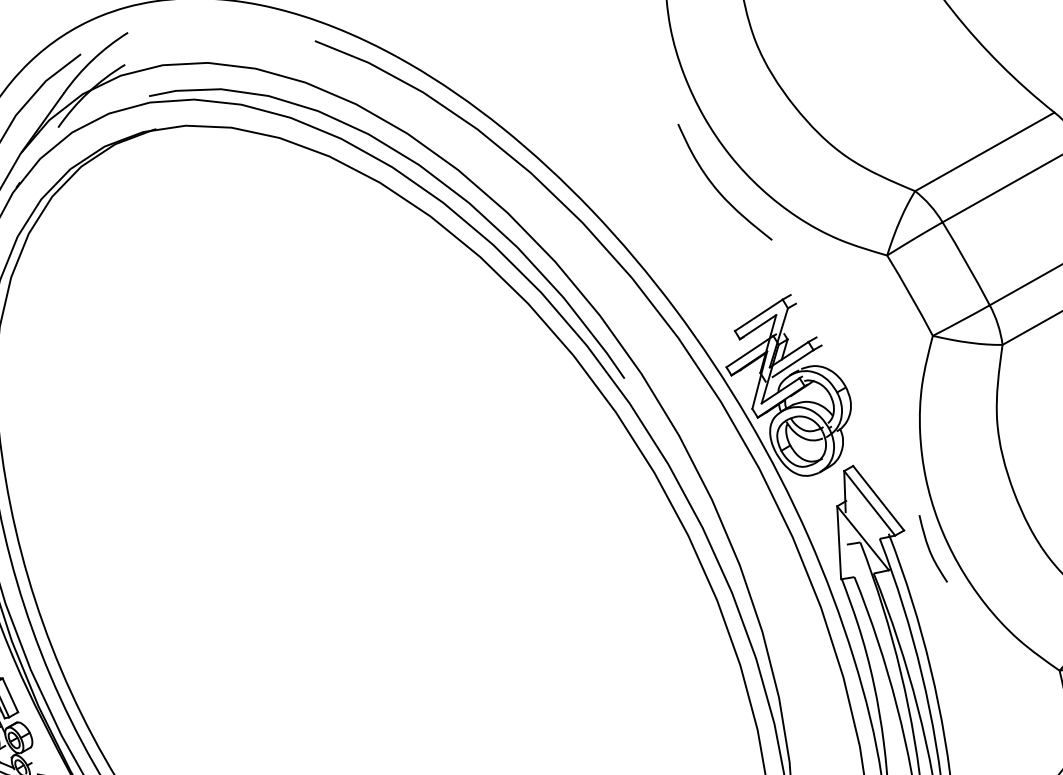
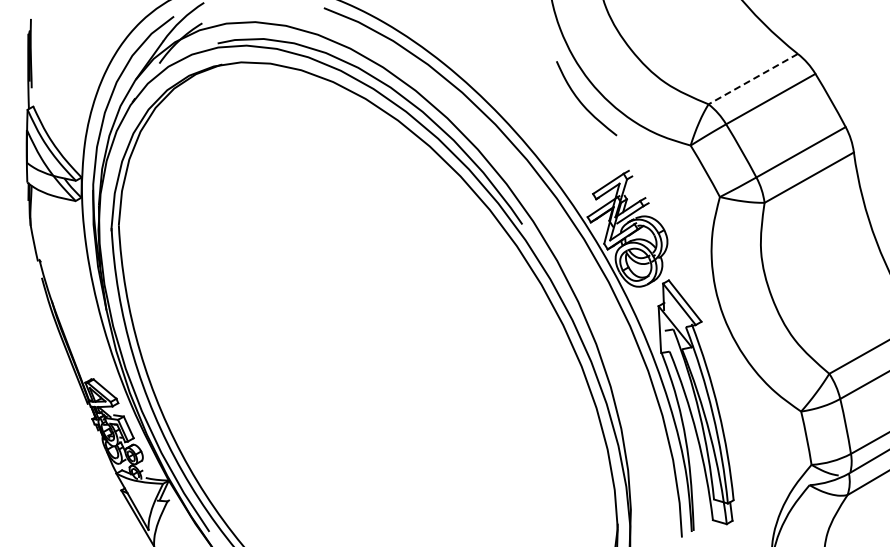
line: (983, 152) -> (752, 79), solid -> dashed
curve: (930, 548) -> (718, 333), removed

